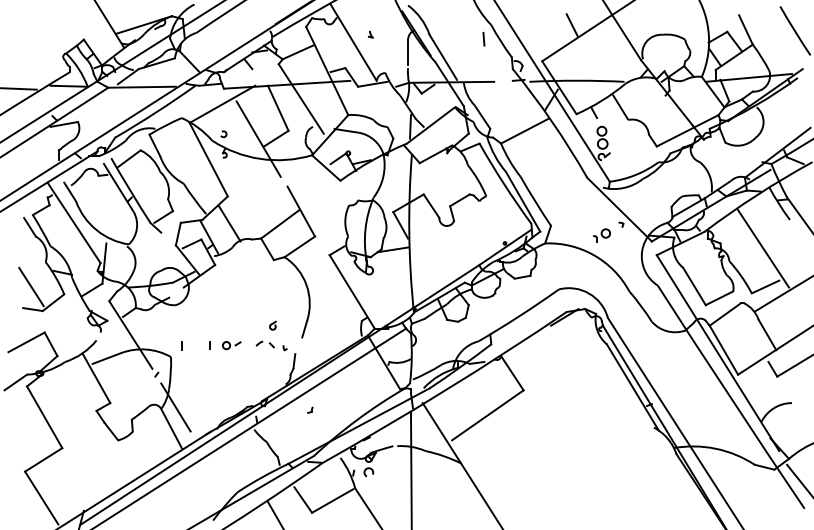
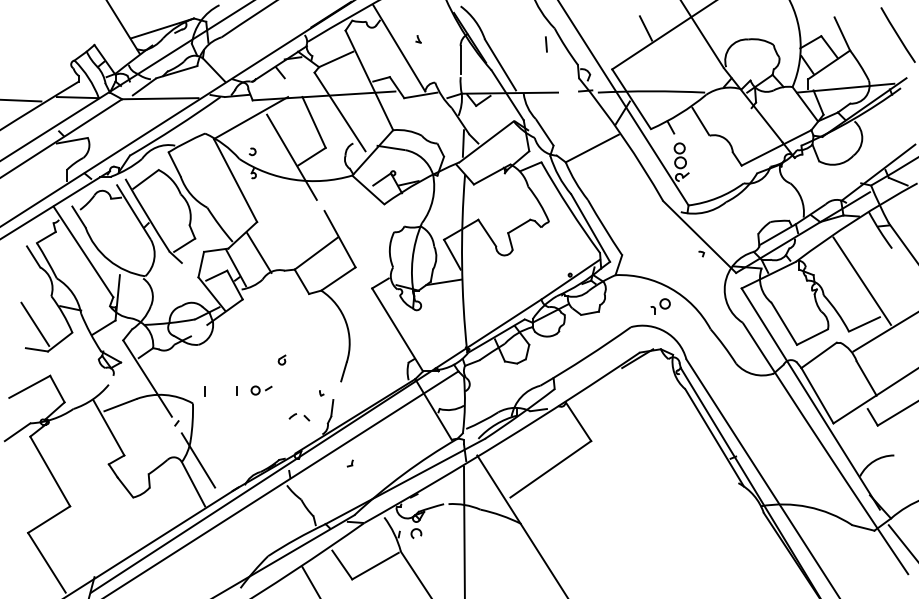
part: (601, 235) -> (660, 306), moved
part: (272, 325) -> (281, 359), moved
part: (265, 344) -> (299, 417), moved

